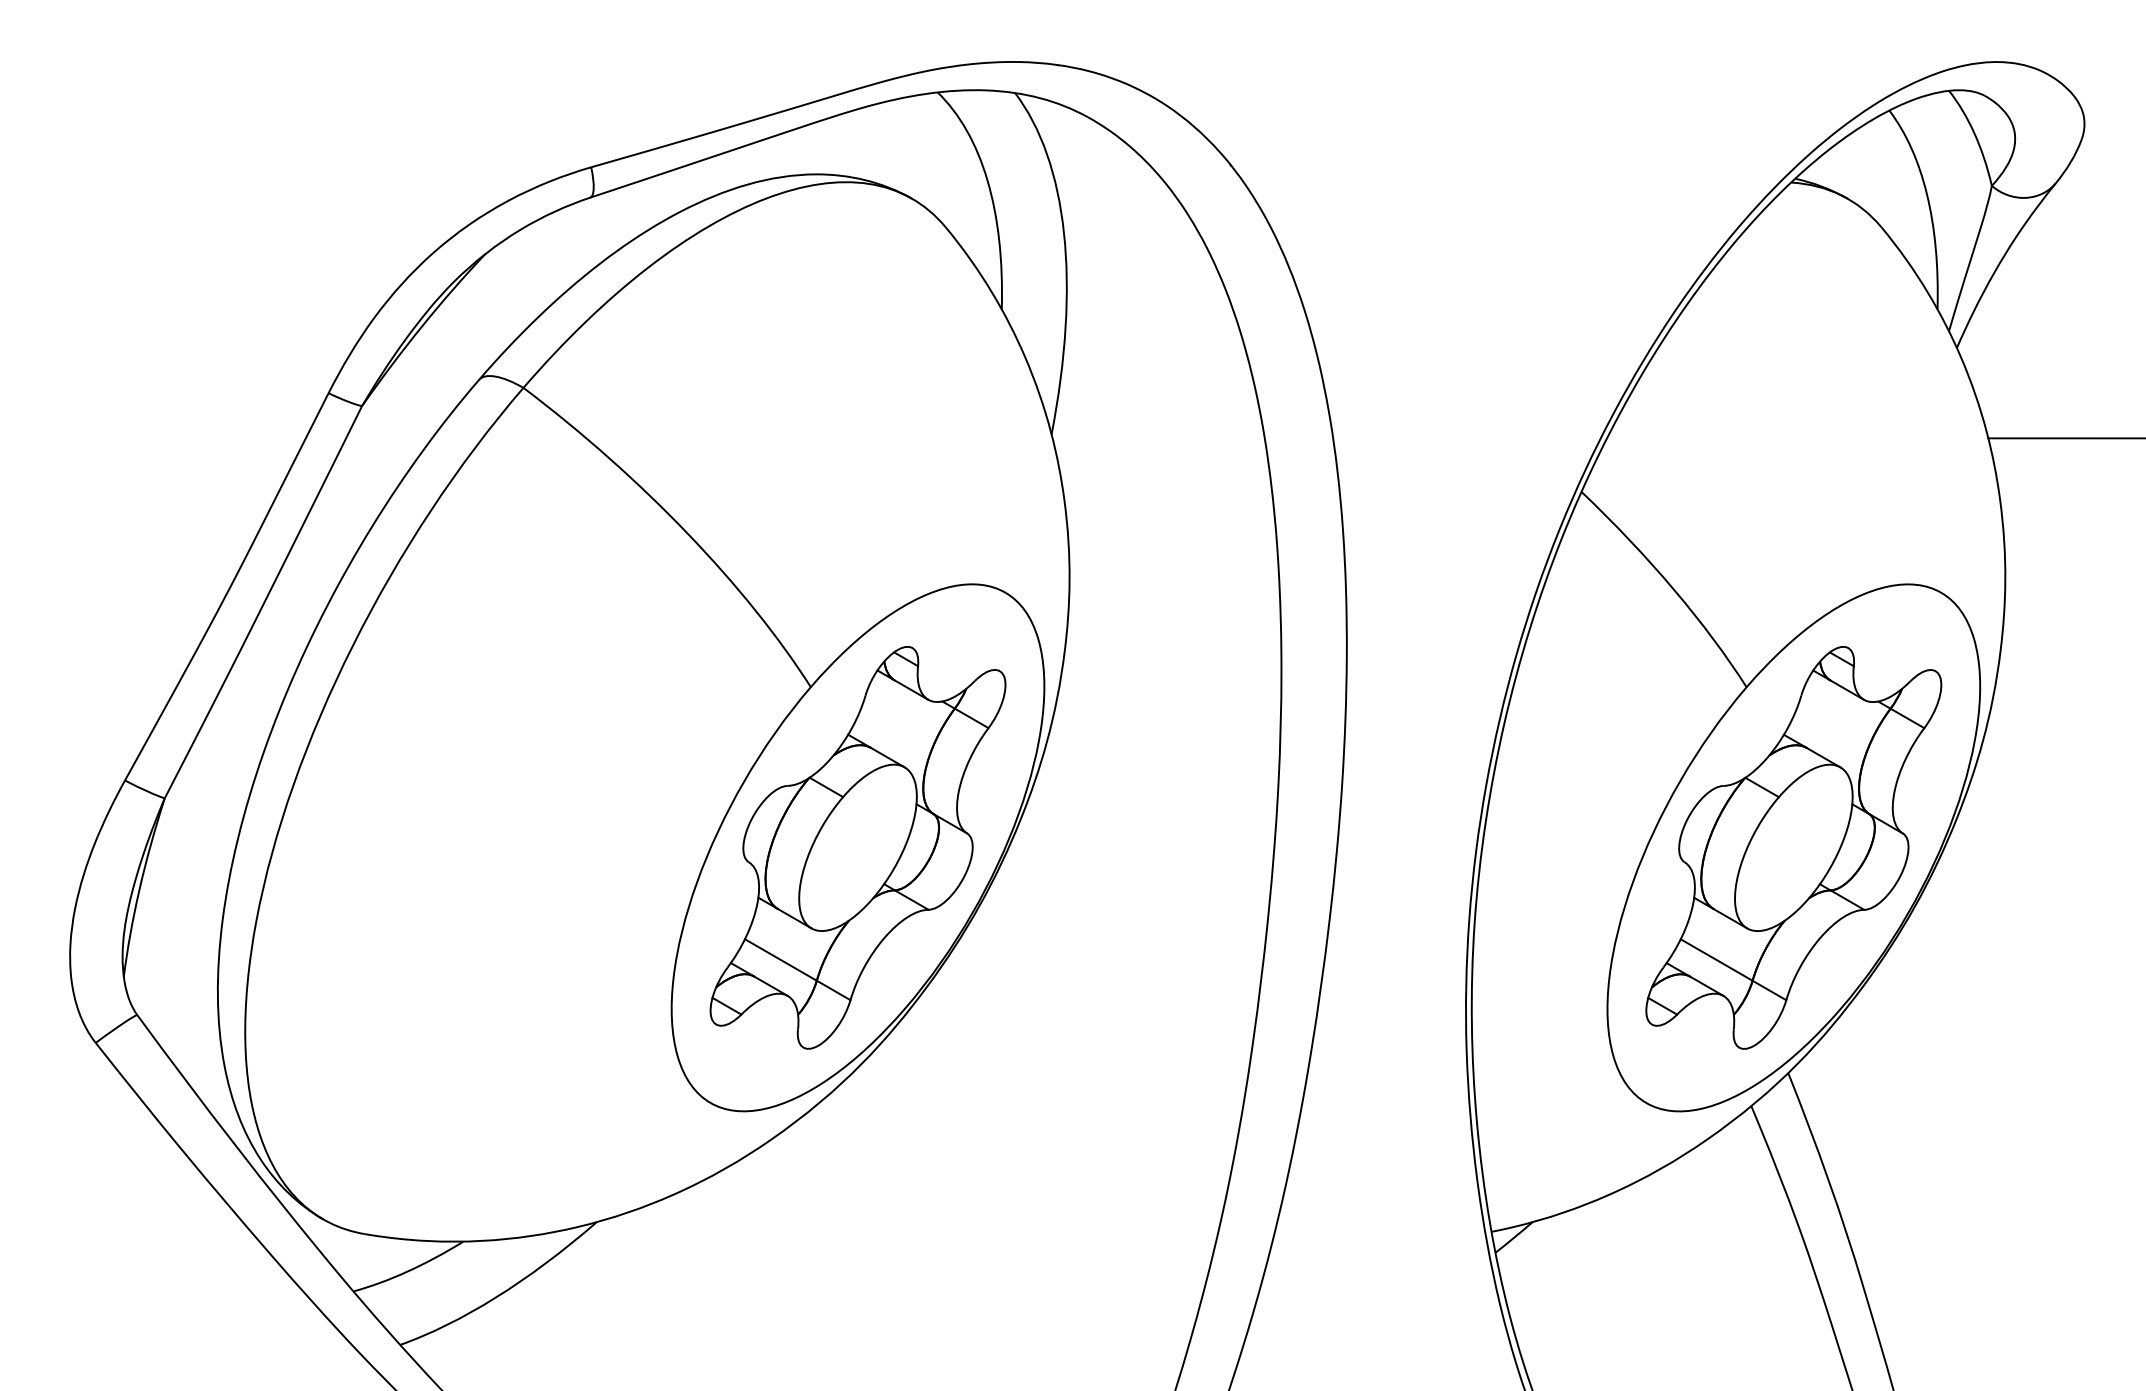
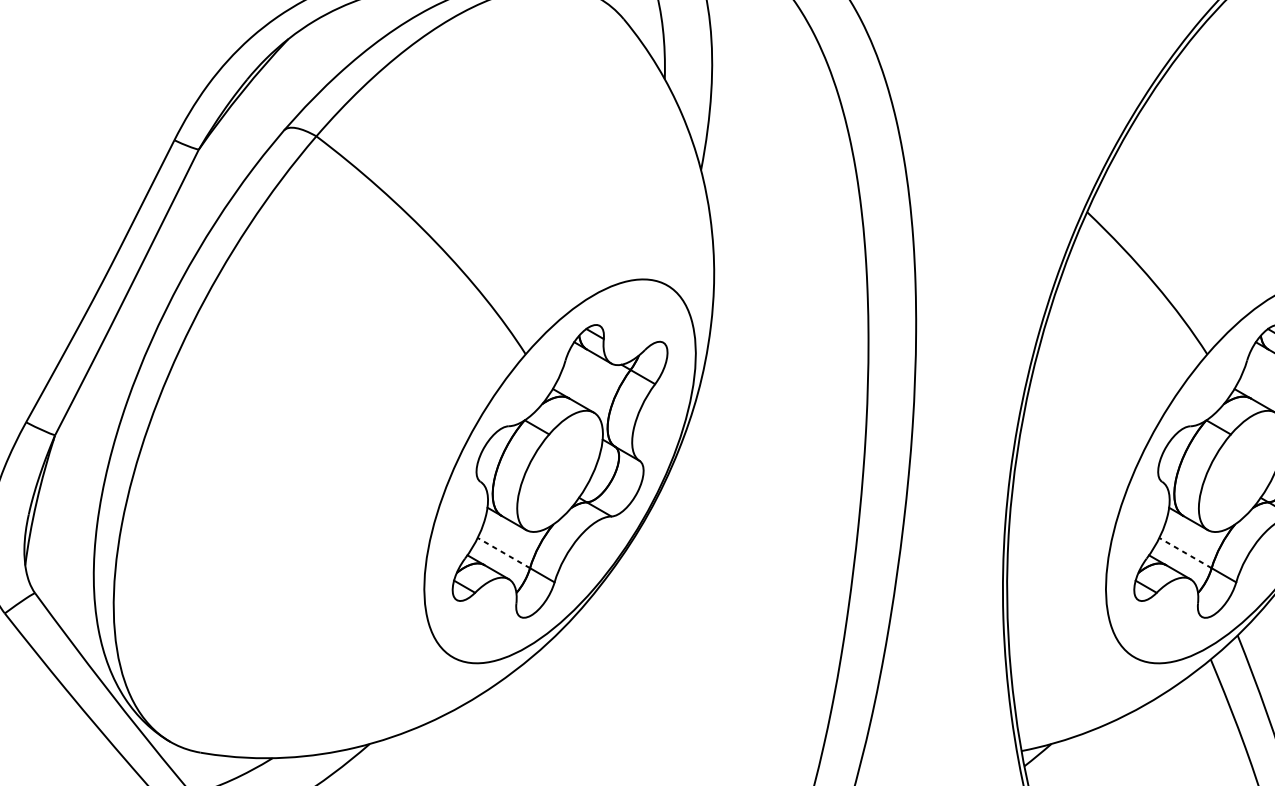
line: (1716, 959) -> (1185, 552), solid -> dashed
line: (780, 960) -> (503, 553), solid -> dashed

